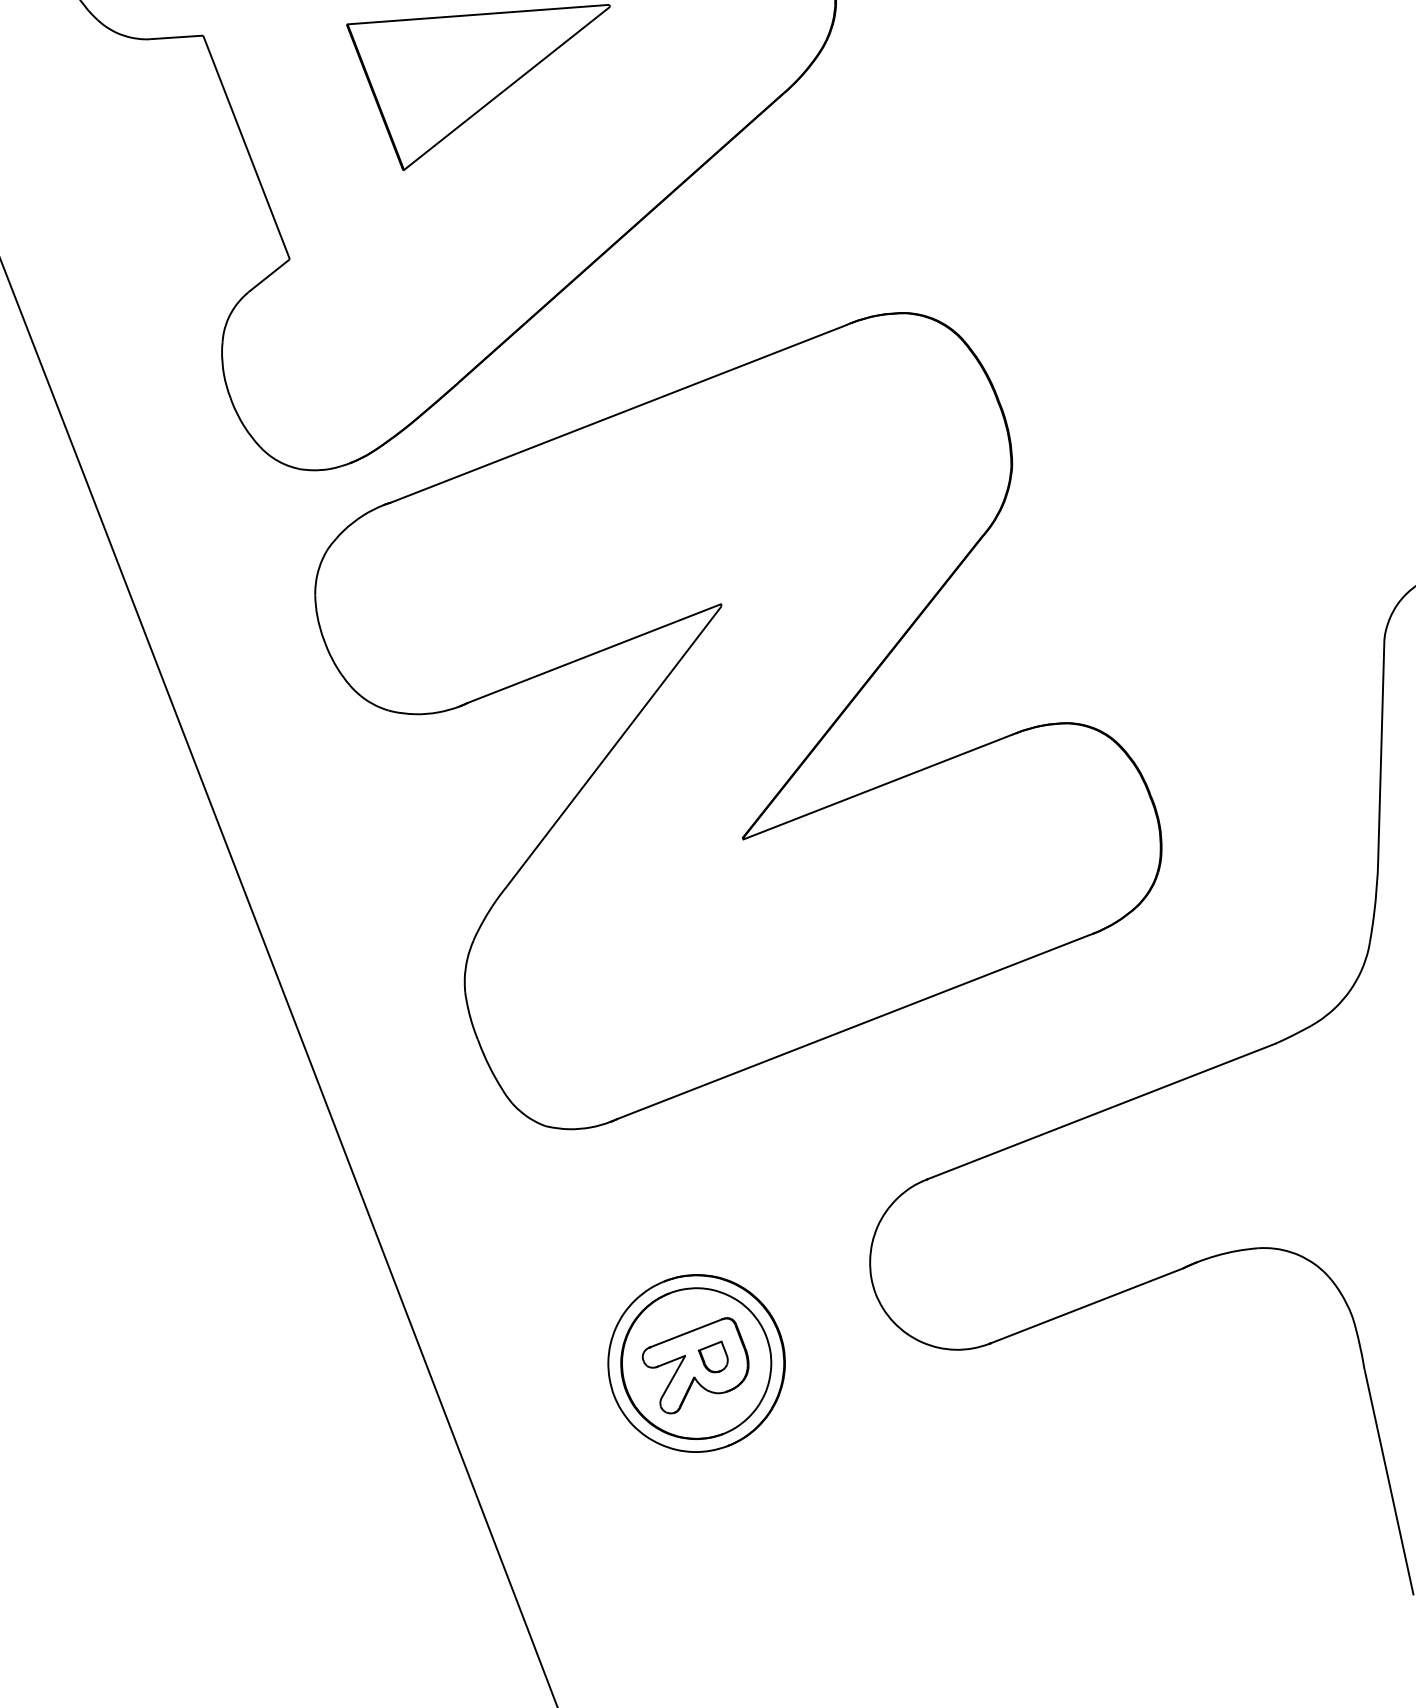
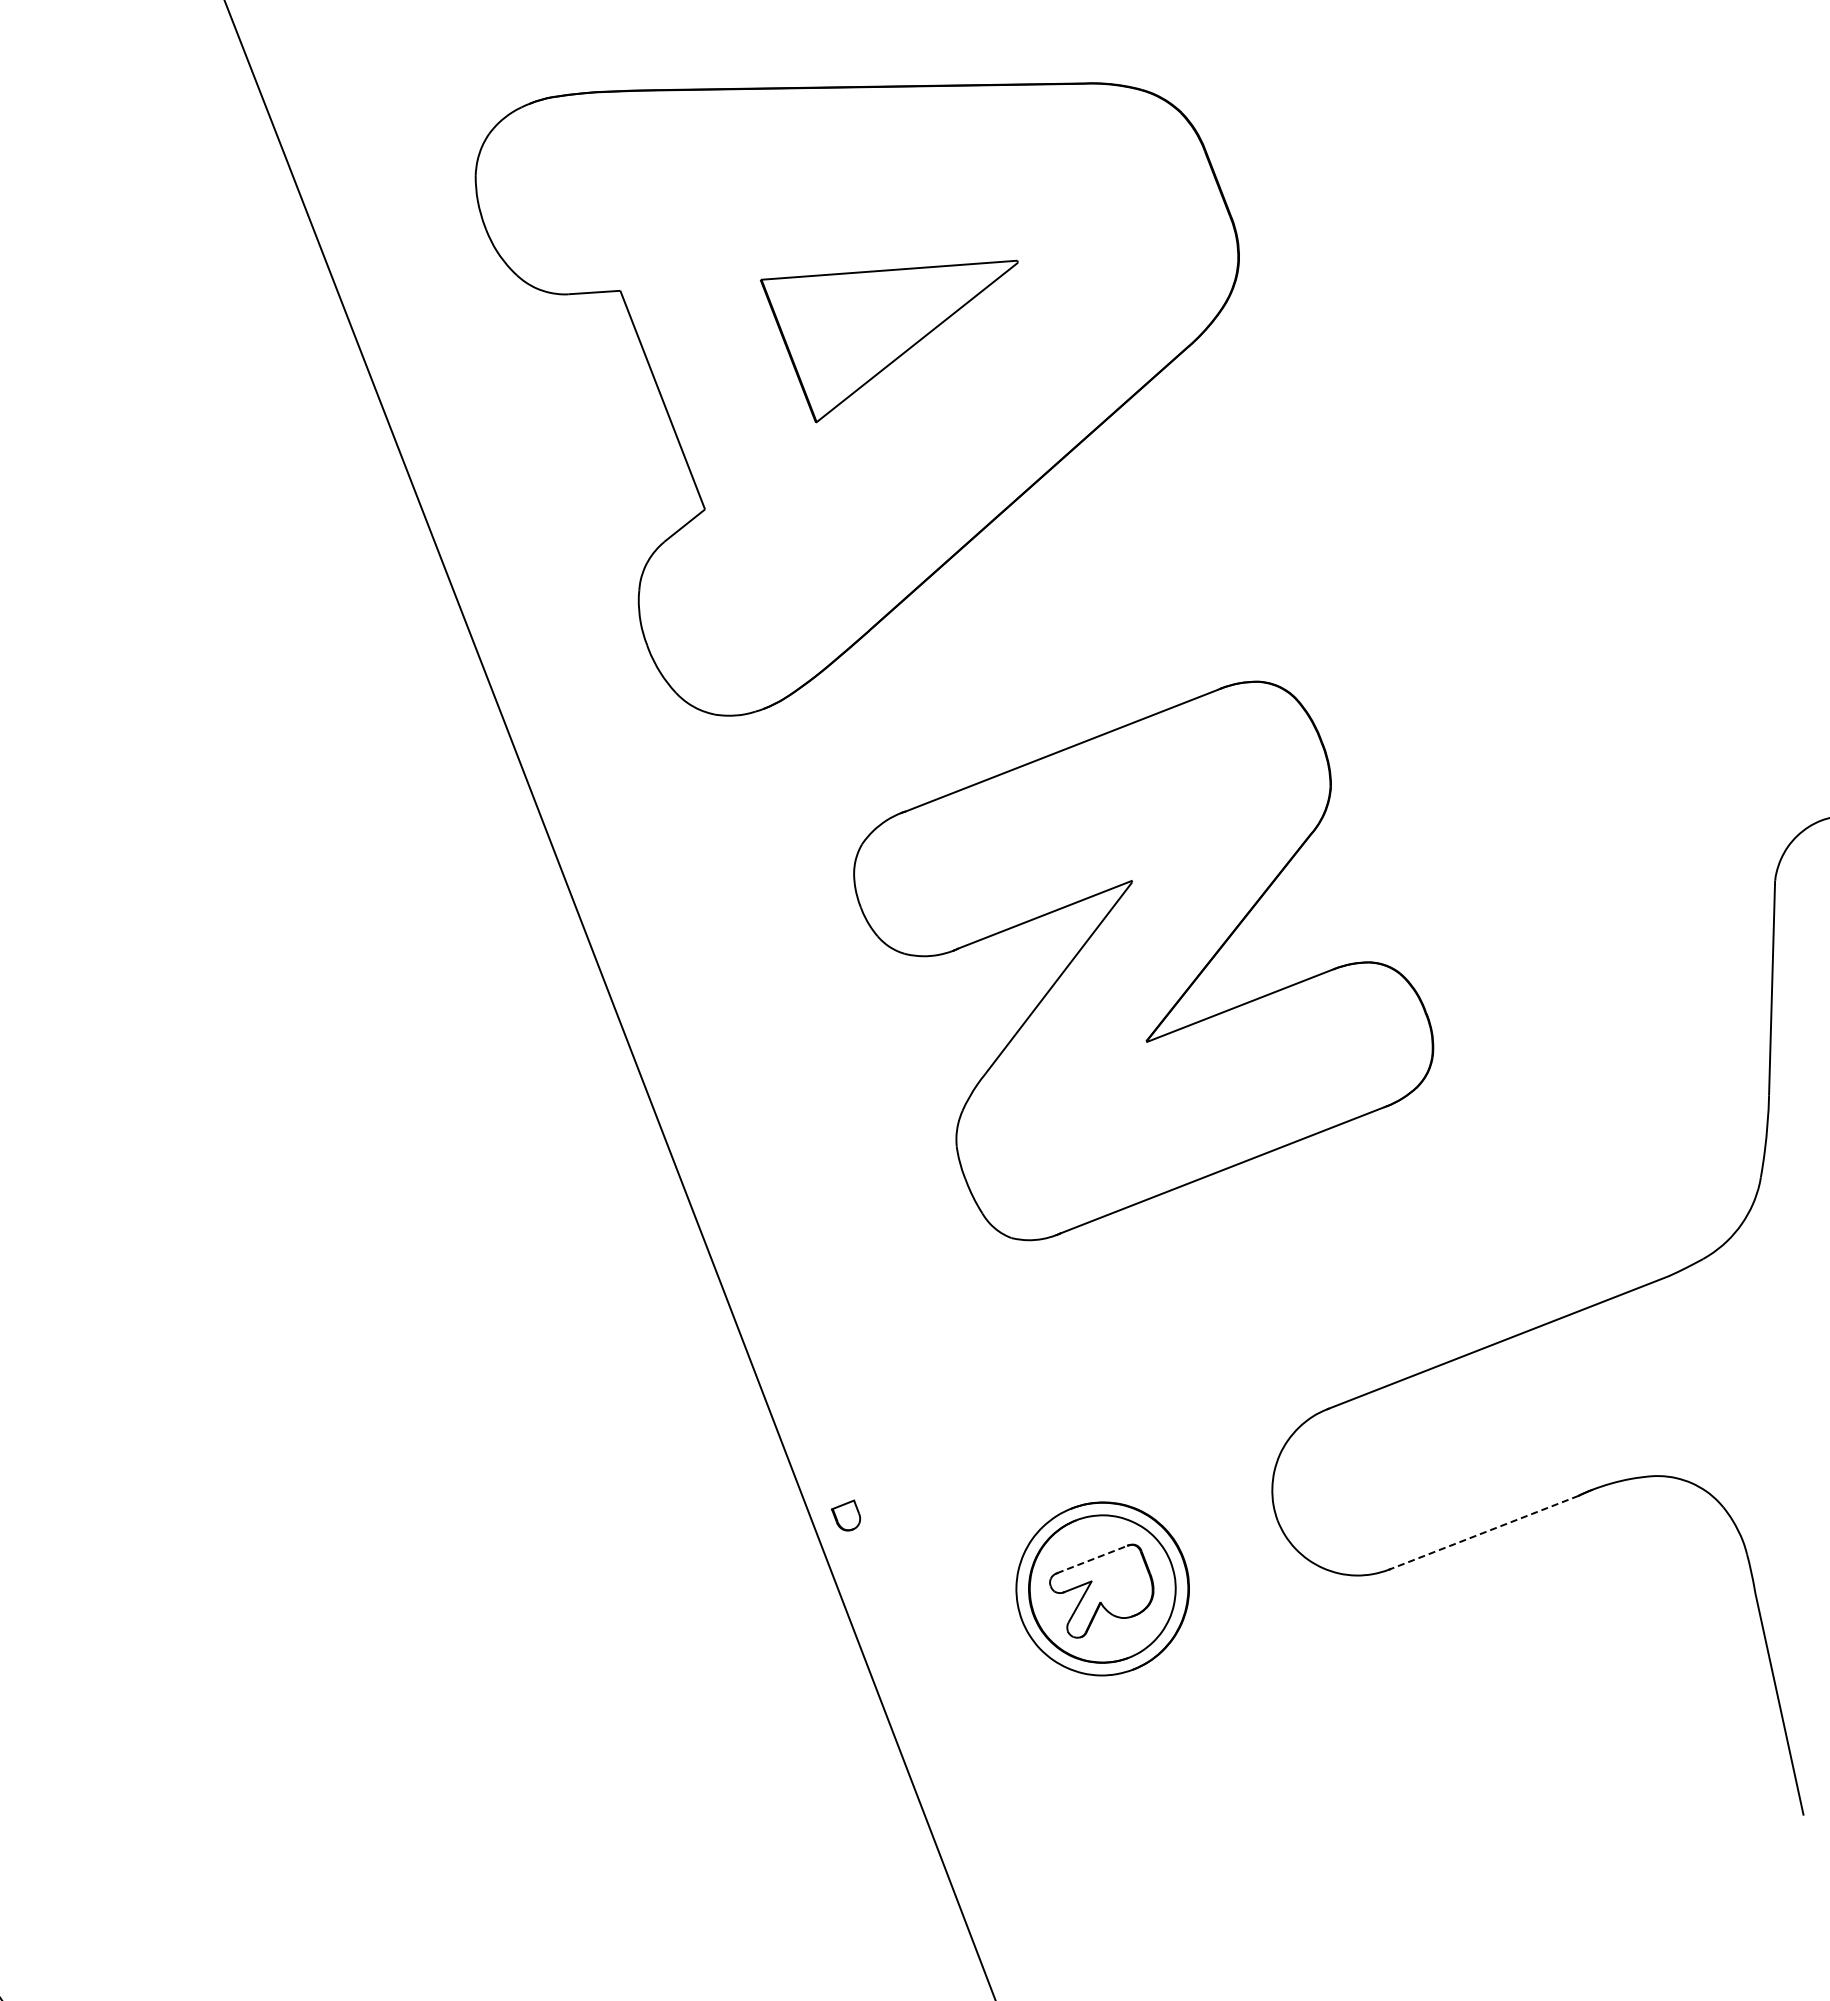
part: (738, 720) -> (1143, 960), size x0.7
line: (1086, 1305) -> (1483, 1532), solid -> dashed
line: (686, 1333) -> (1092, 1559), solid -> dashed
part: (713, 1356) -> (846, 1515), moved

